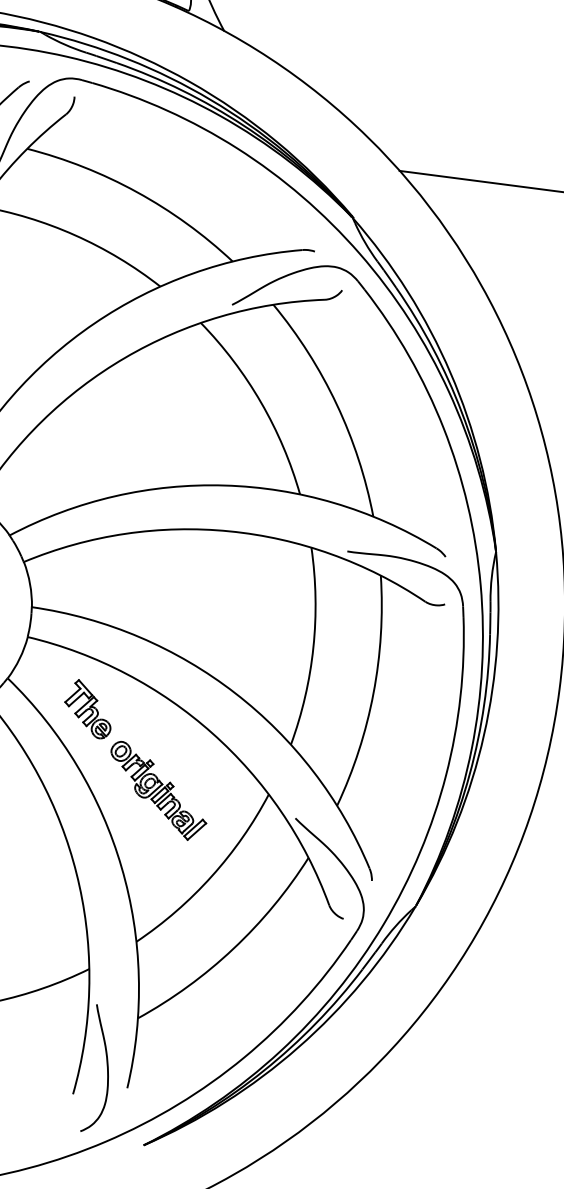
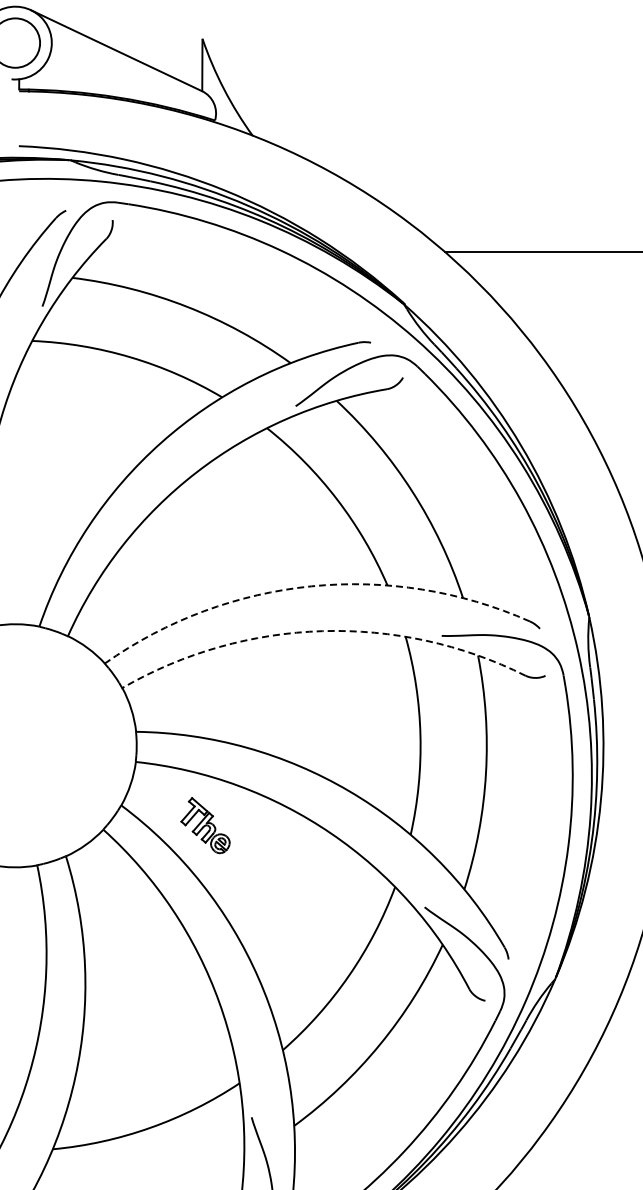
arc: (224, 485) -> (311, 586), solid -> dashed
arc: (229, 531) -> (322, 631), solid -> dashed
part: (157, 790) -> (284, 897), removed

